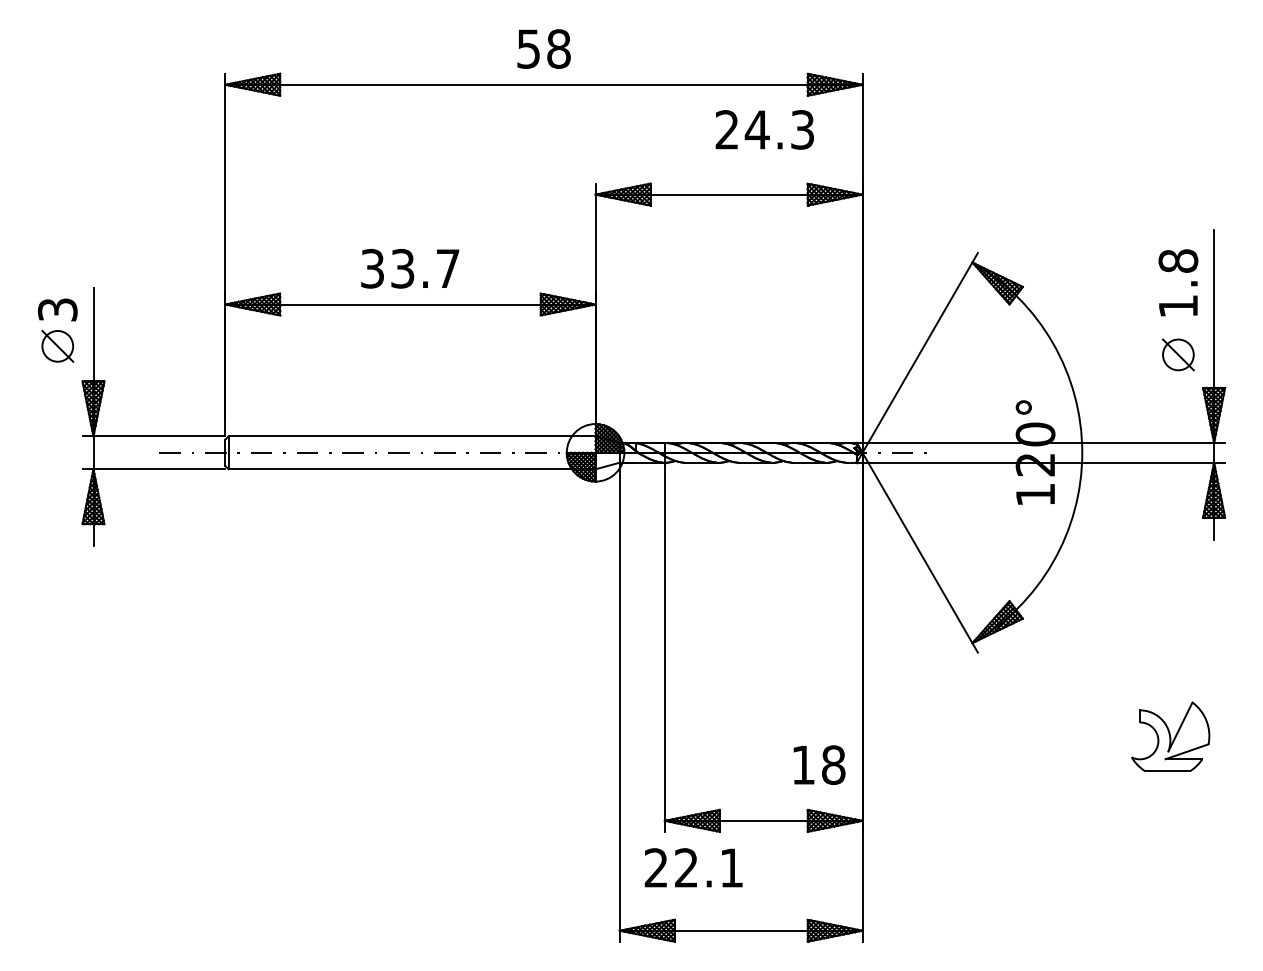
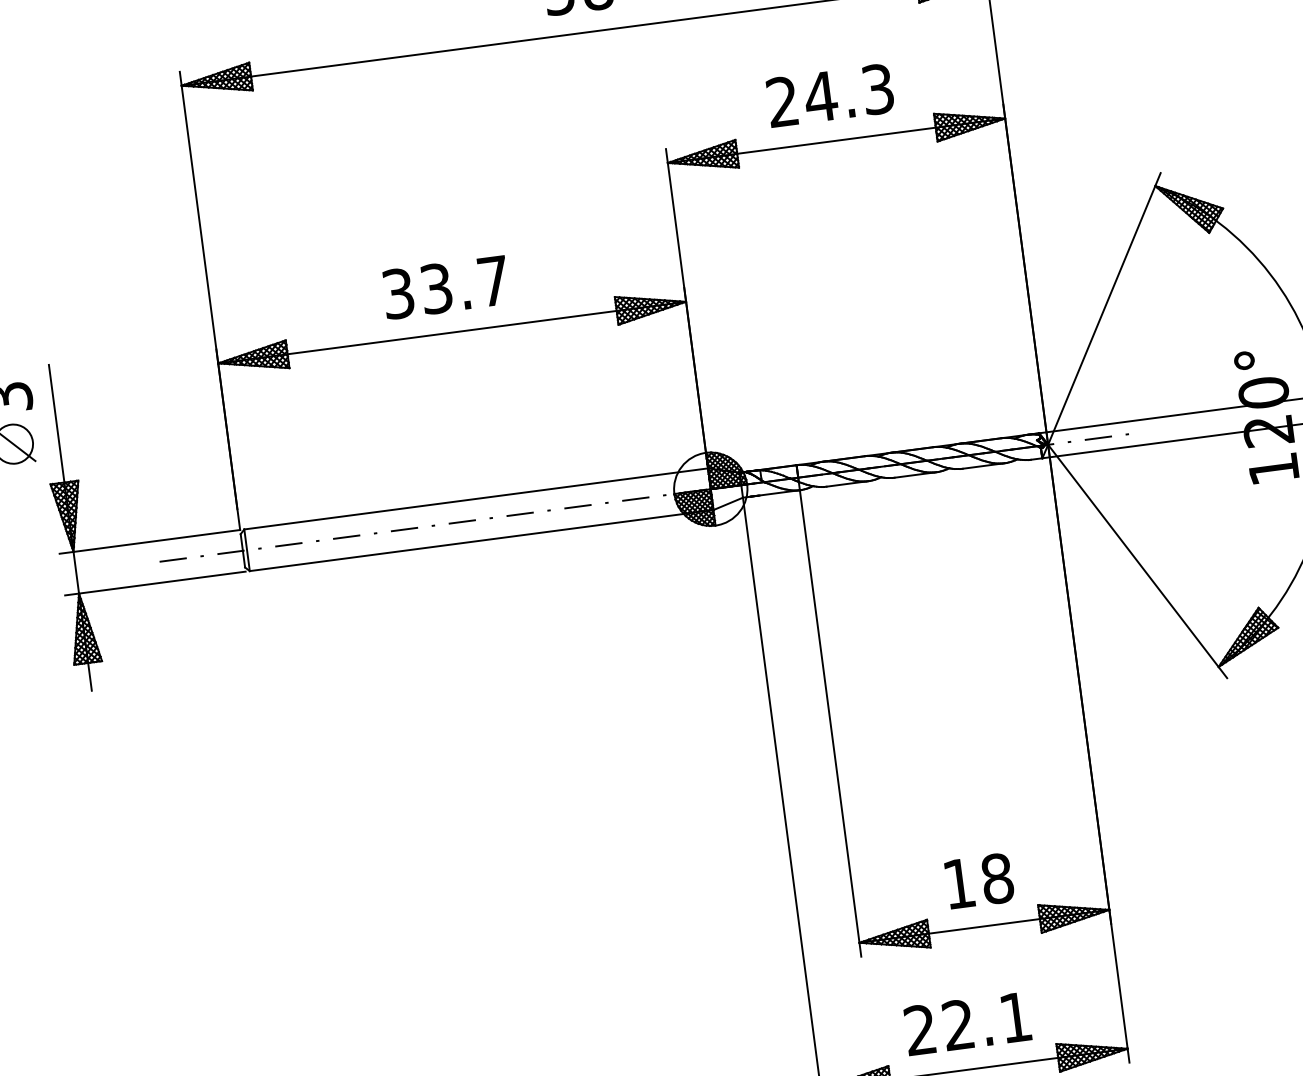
text: (764, 129) -> (829, 95), moved
text: (819, 764) -> (979, 880), moved
text: (693, 867) -> (967, 1023), moved

